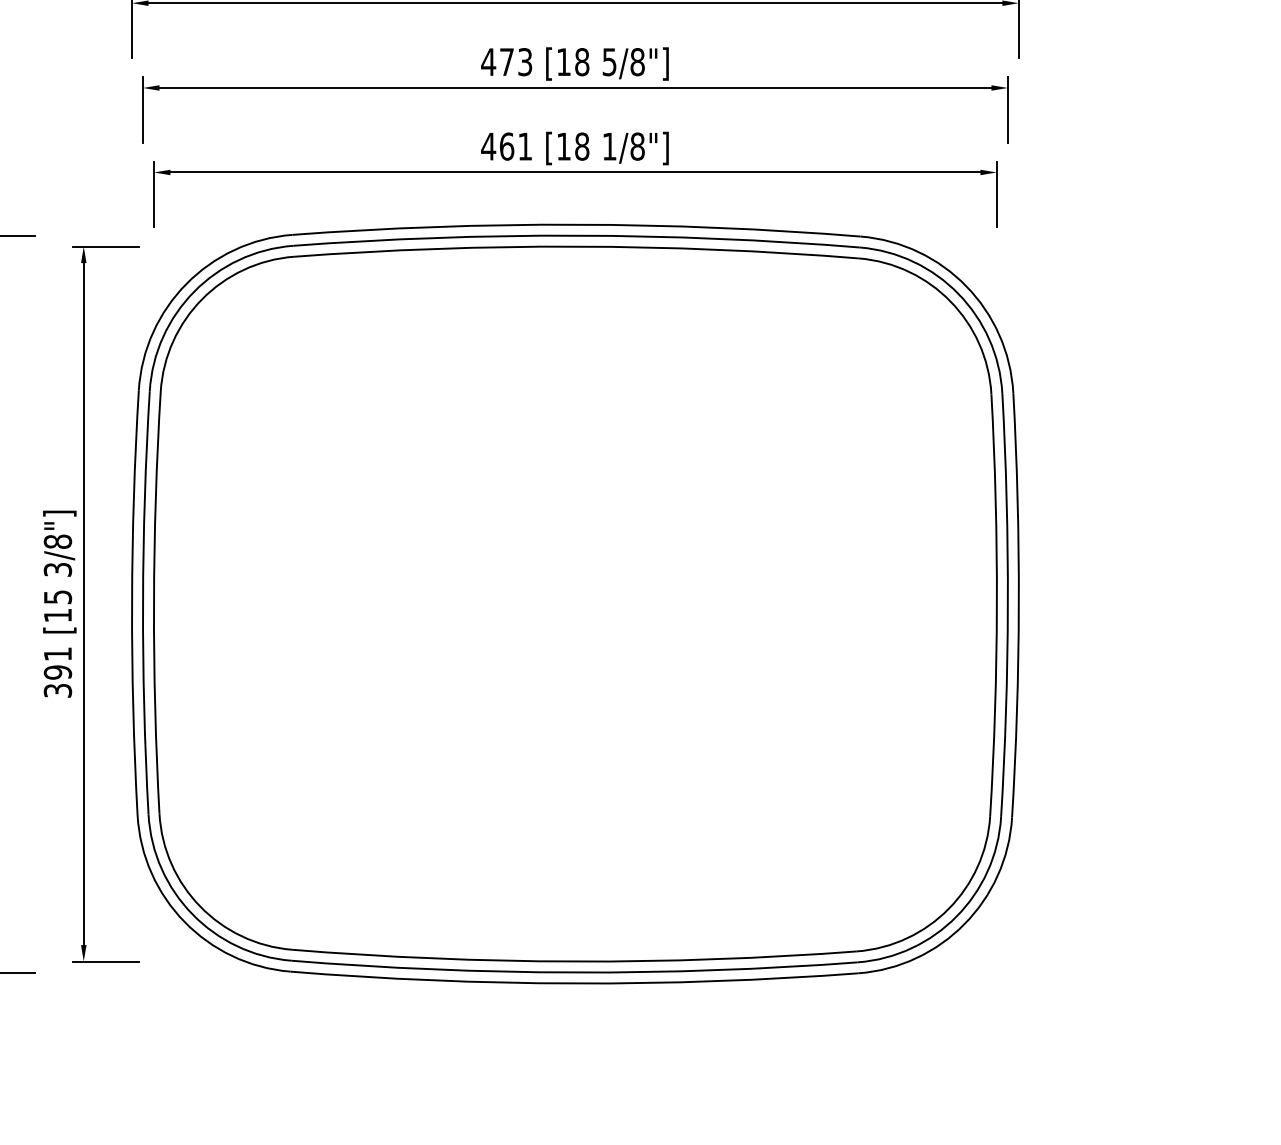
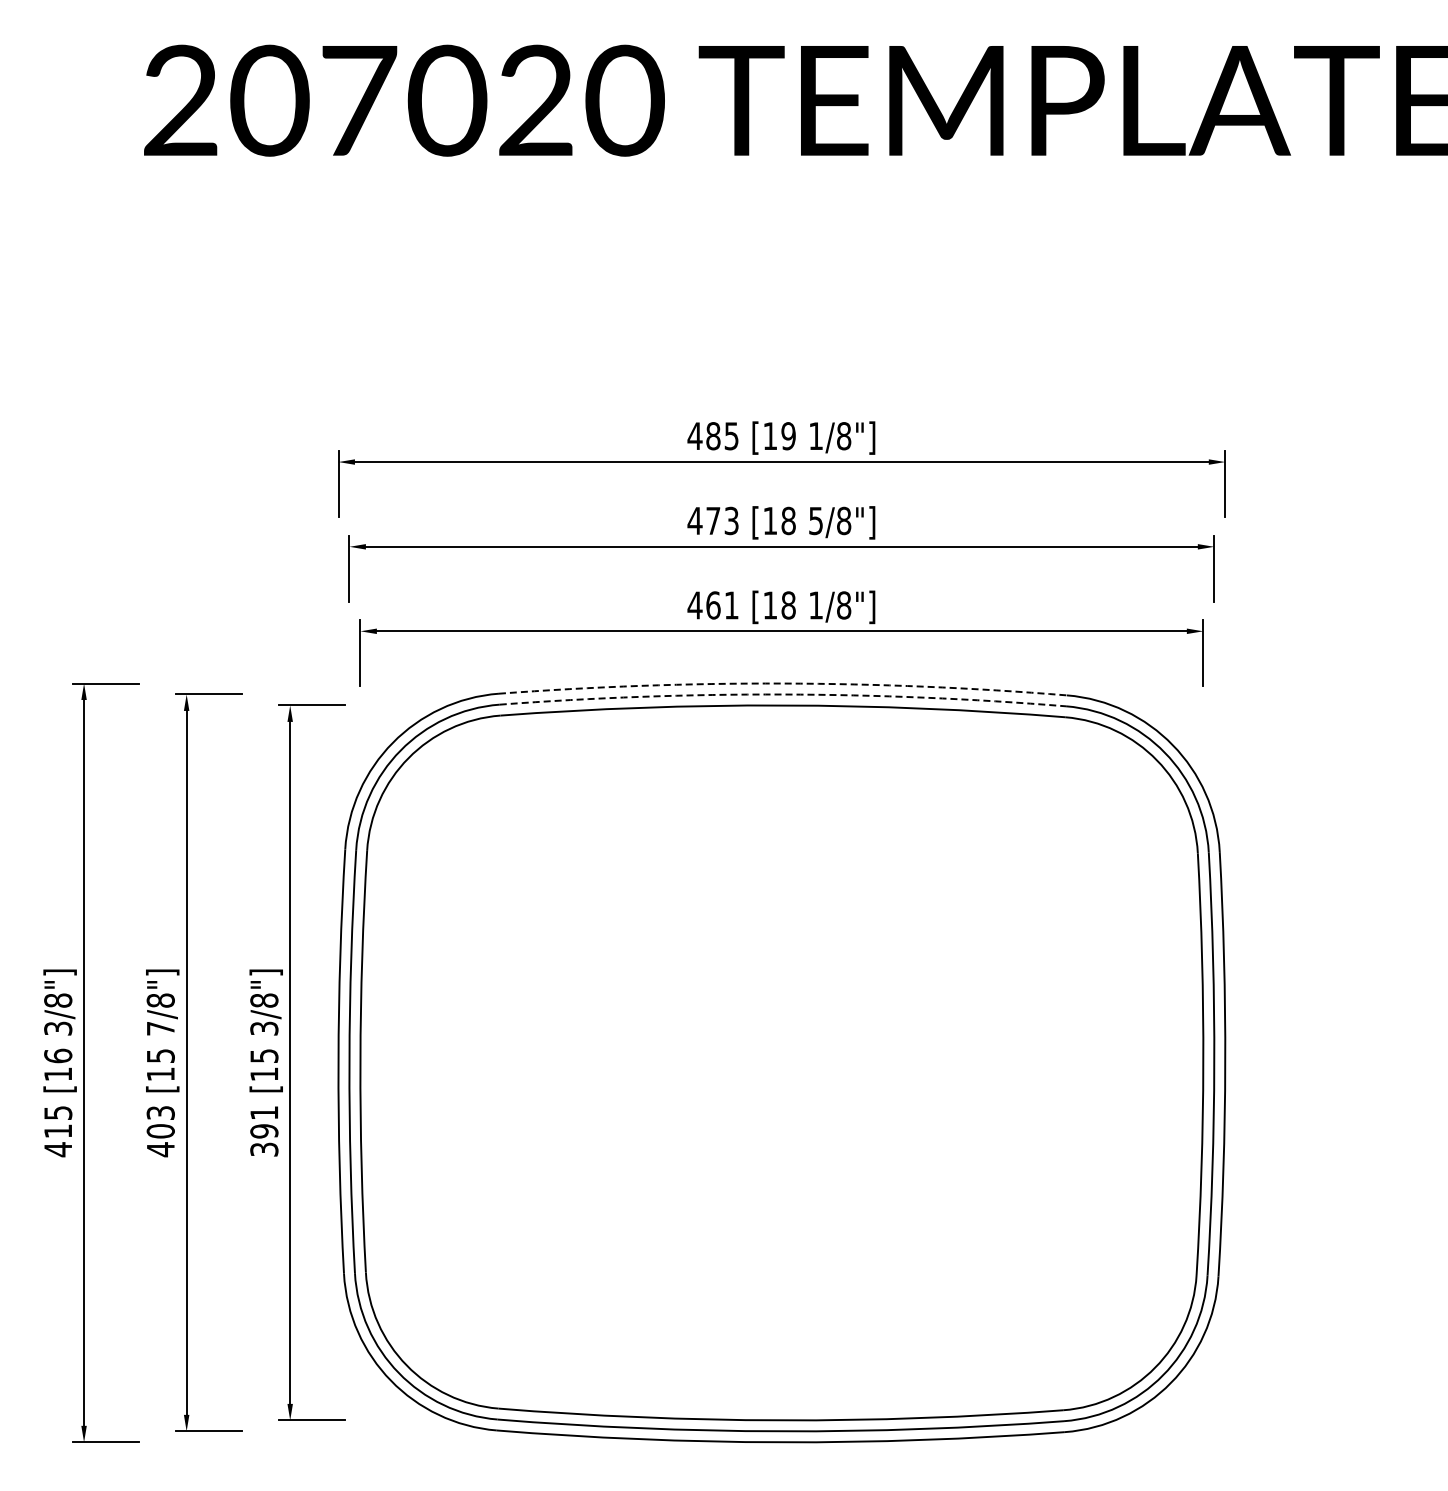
arc: (577, 224) -> (783, 683), solid -> dashed
arc: (576, 235) -> (782, 694), solid -> dashed

